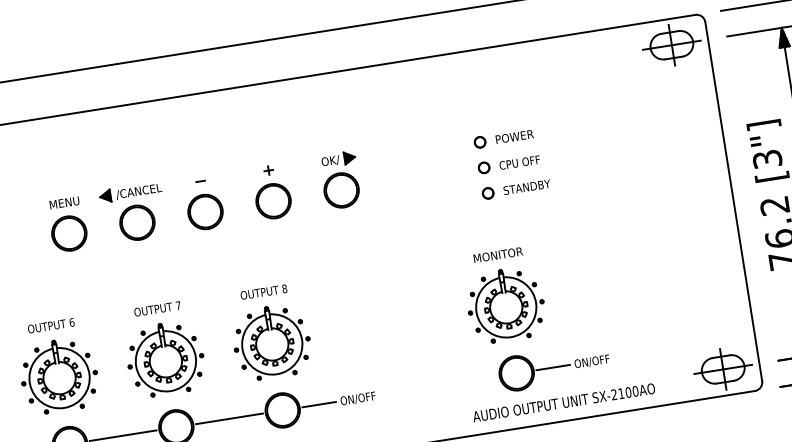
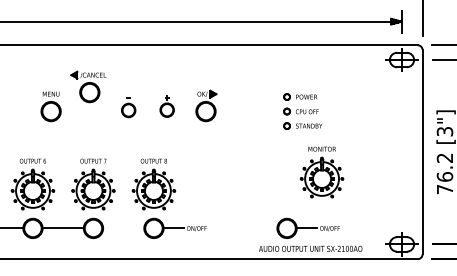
part: (270, 192) -> (166, 106), size x0.7
part: (204, 204) -> (128, 107), size x0.7
part: (133, 212) -> (88, 86), moved
part: (503, 296) -> (321, 172), moved
line: (229, 418) -> (123, 228), removed

